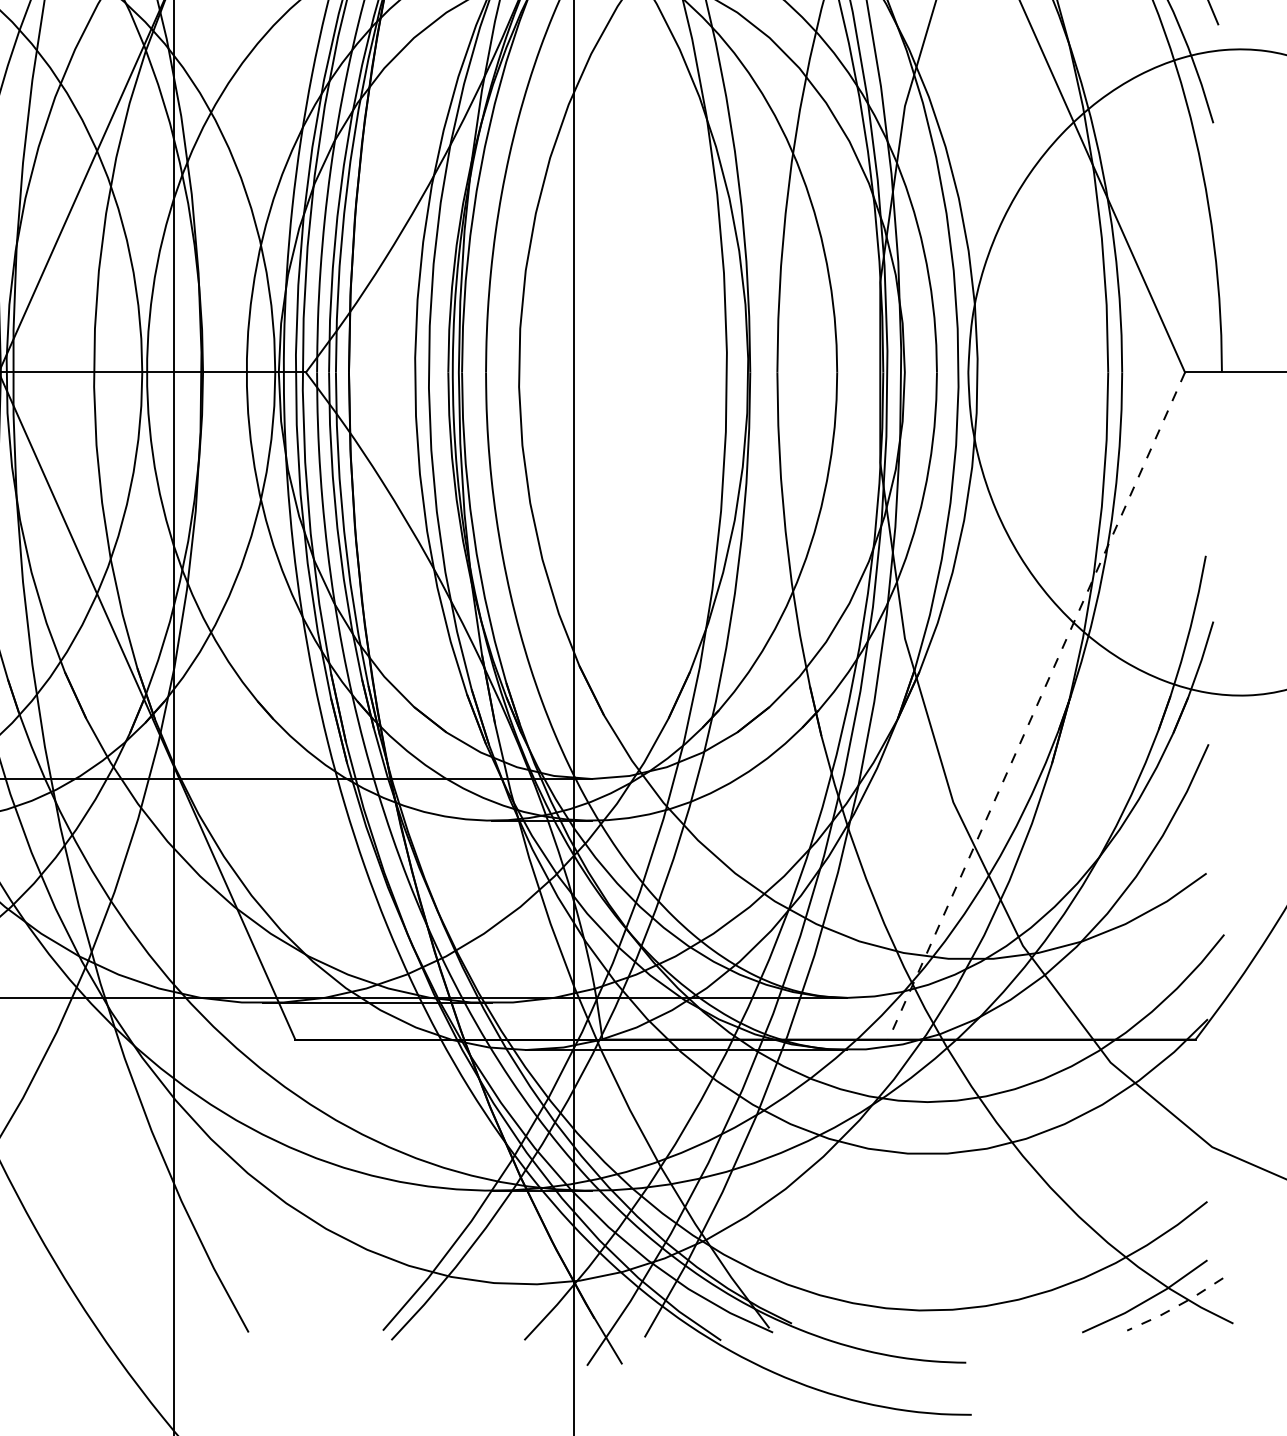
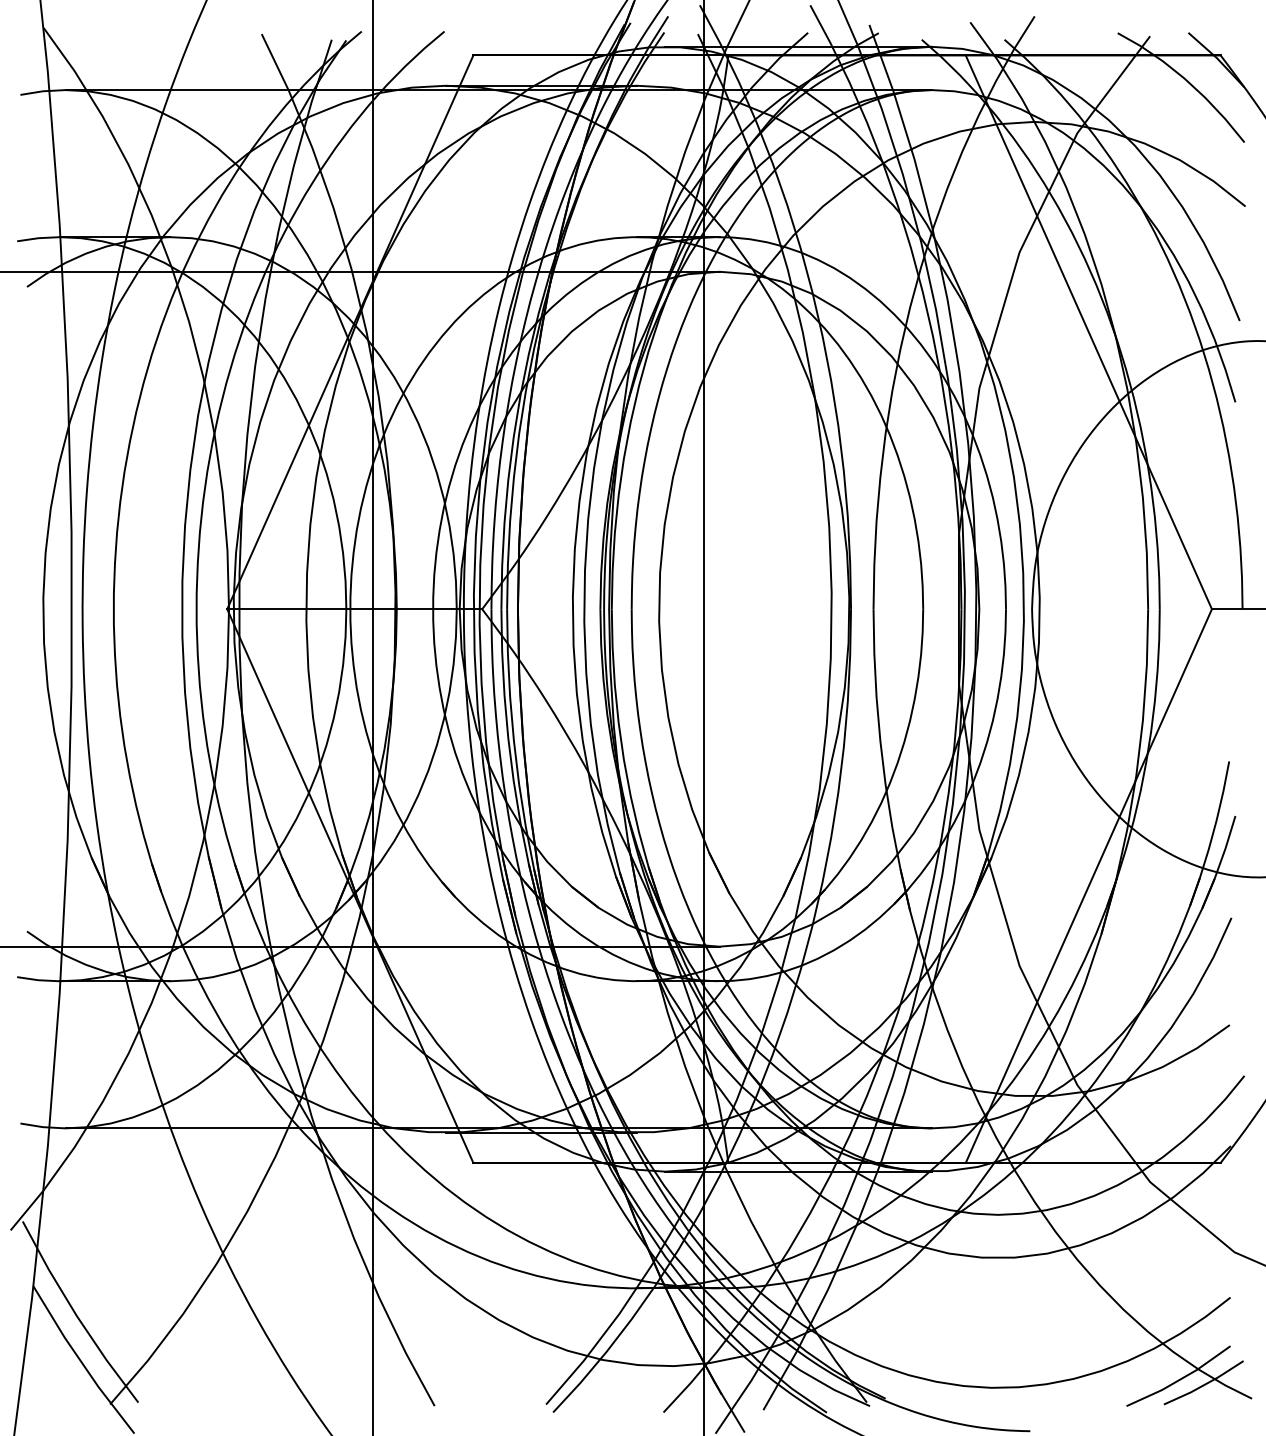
line: (1036, 706) -> (1088, 886), dashed -> solid
line: (1176, 1306) -> (1204, 1384), dashed -> solid

